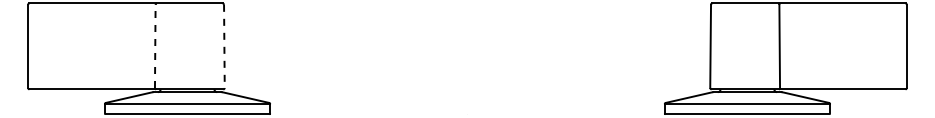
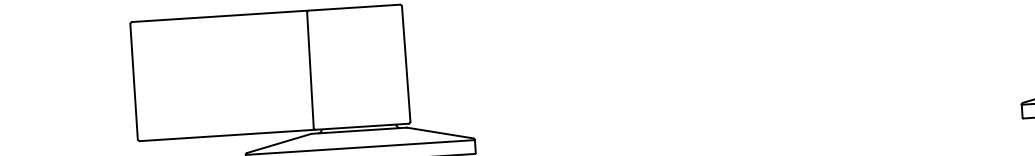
line: (155, 46) -> (310, 70), dashed -> solid
line: (224, 46) -> (406, 64), dashed -> solid

